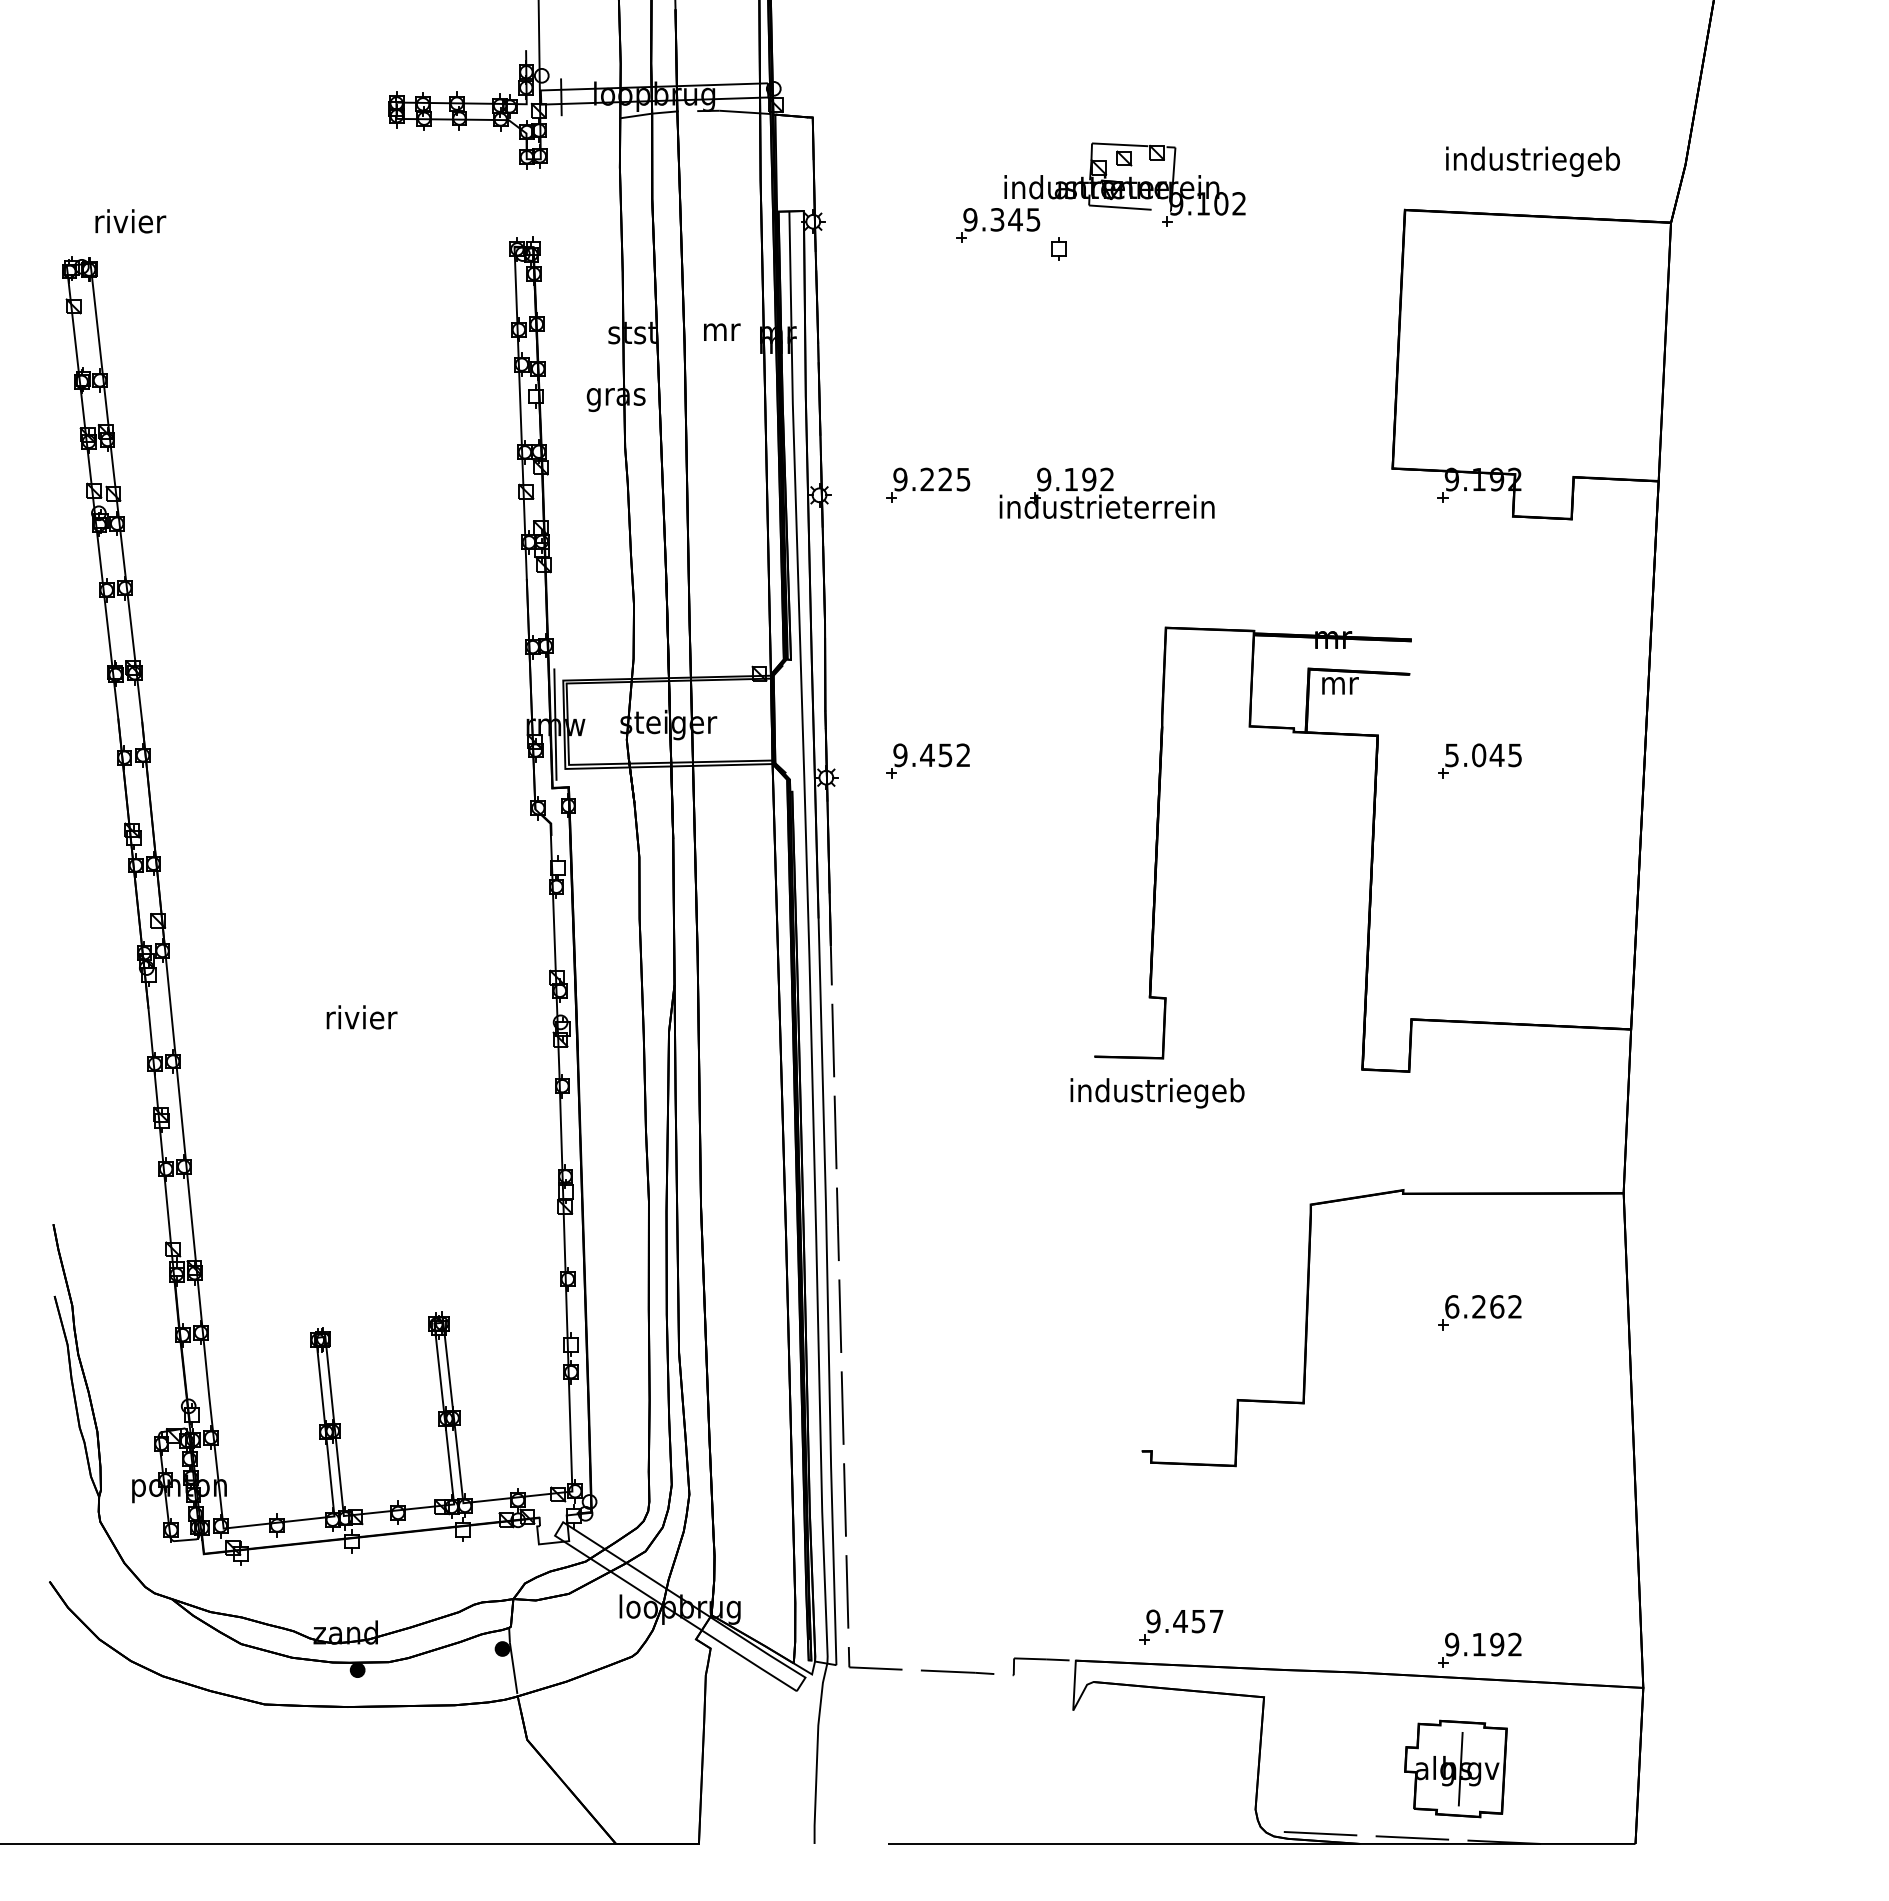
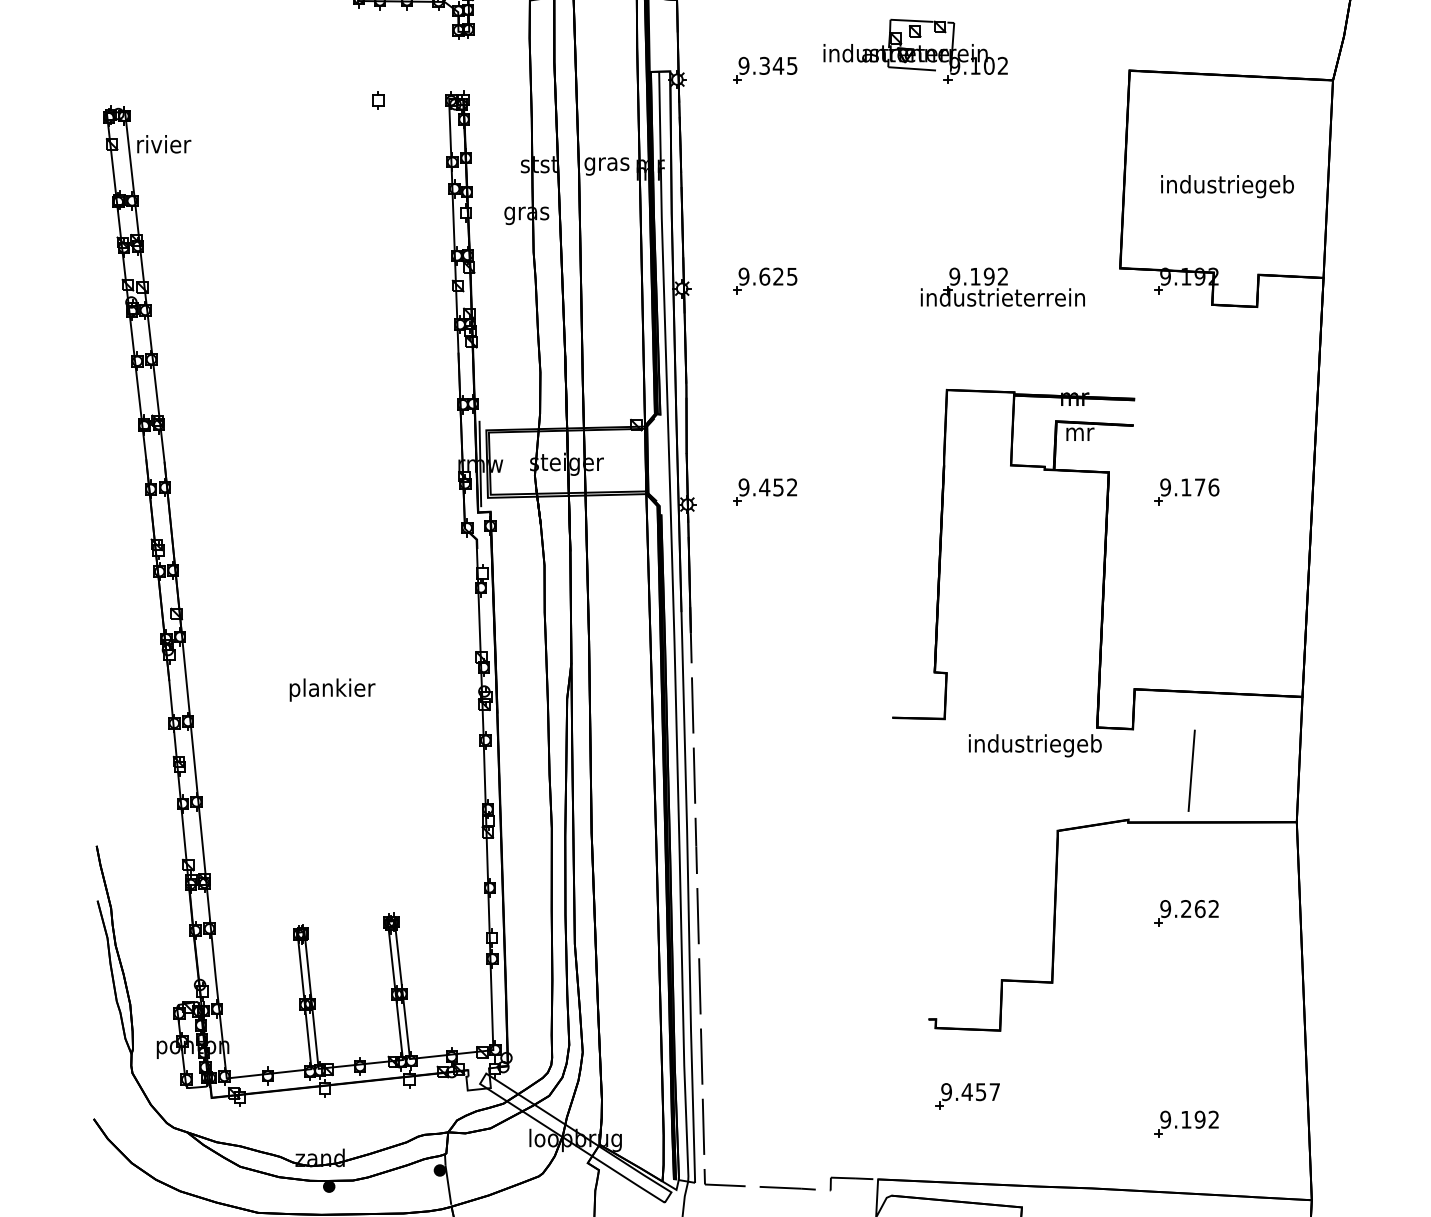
text: (1532, 161) -> (1227, 186), moved
text: (130, 221) -> (163, 144), moved
part: (998, 225) -> (765, 70), moved
part: (1058, 248) -> (377, 100), moved
text: (720, 335) -> (606, 166), mr -> gras
text: (927, 479) -> (764, 276), 9.225 -> 9.625
part: (1106, 492) -> (1002, 286), moved
text: (1483, 755) -> (1189, 487), 5.045 -> 9.176
text: (362, 1020) -> (332, 690), rivier -> plankier
text: (1157, 1093) -> (1035, 745), moved
line: (1486, 1125) -> (1191, 770), added
text: (1452, 1306) -> (1165, 908), 6.262 -> 9.262
part: (1181, 1626) -> (968, 1095), moved
part: (1479, 1649) -> (1186, 1123), moved

